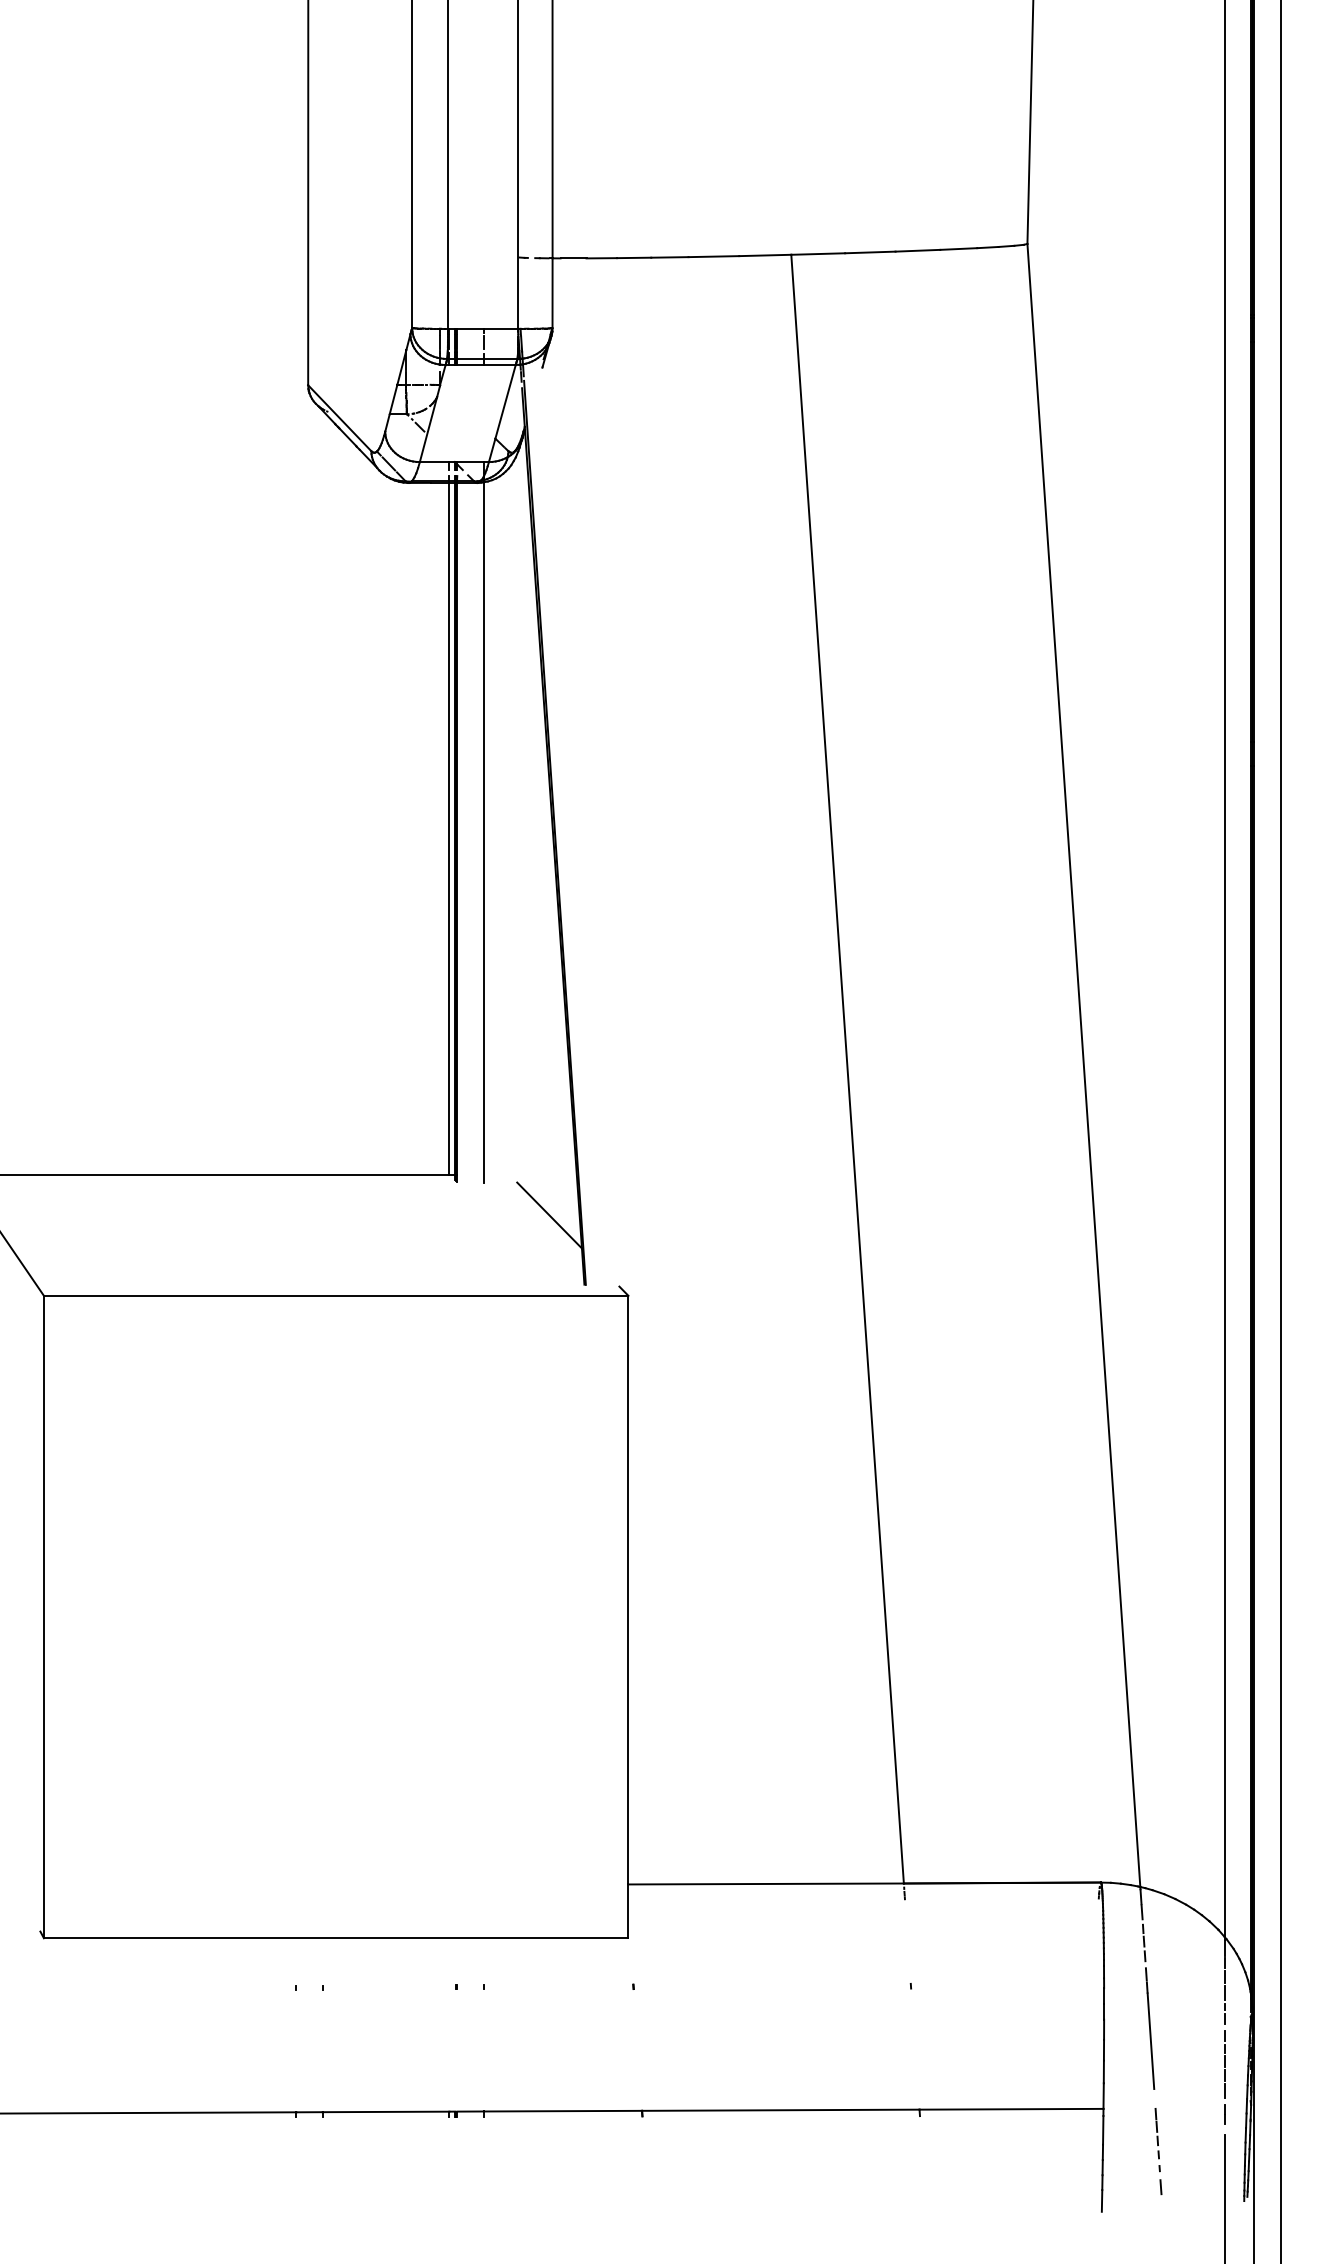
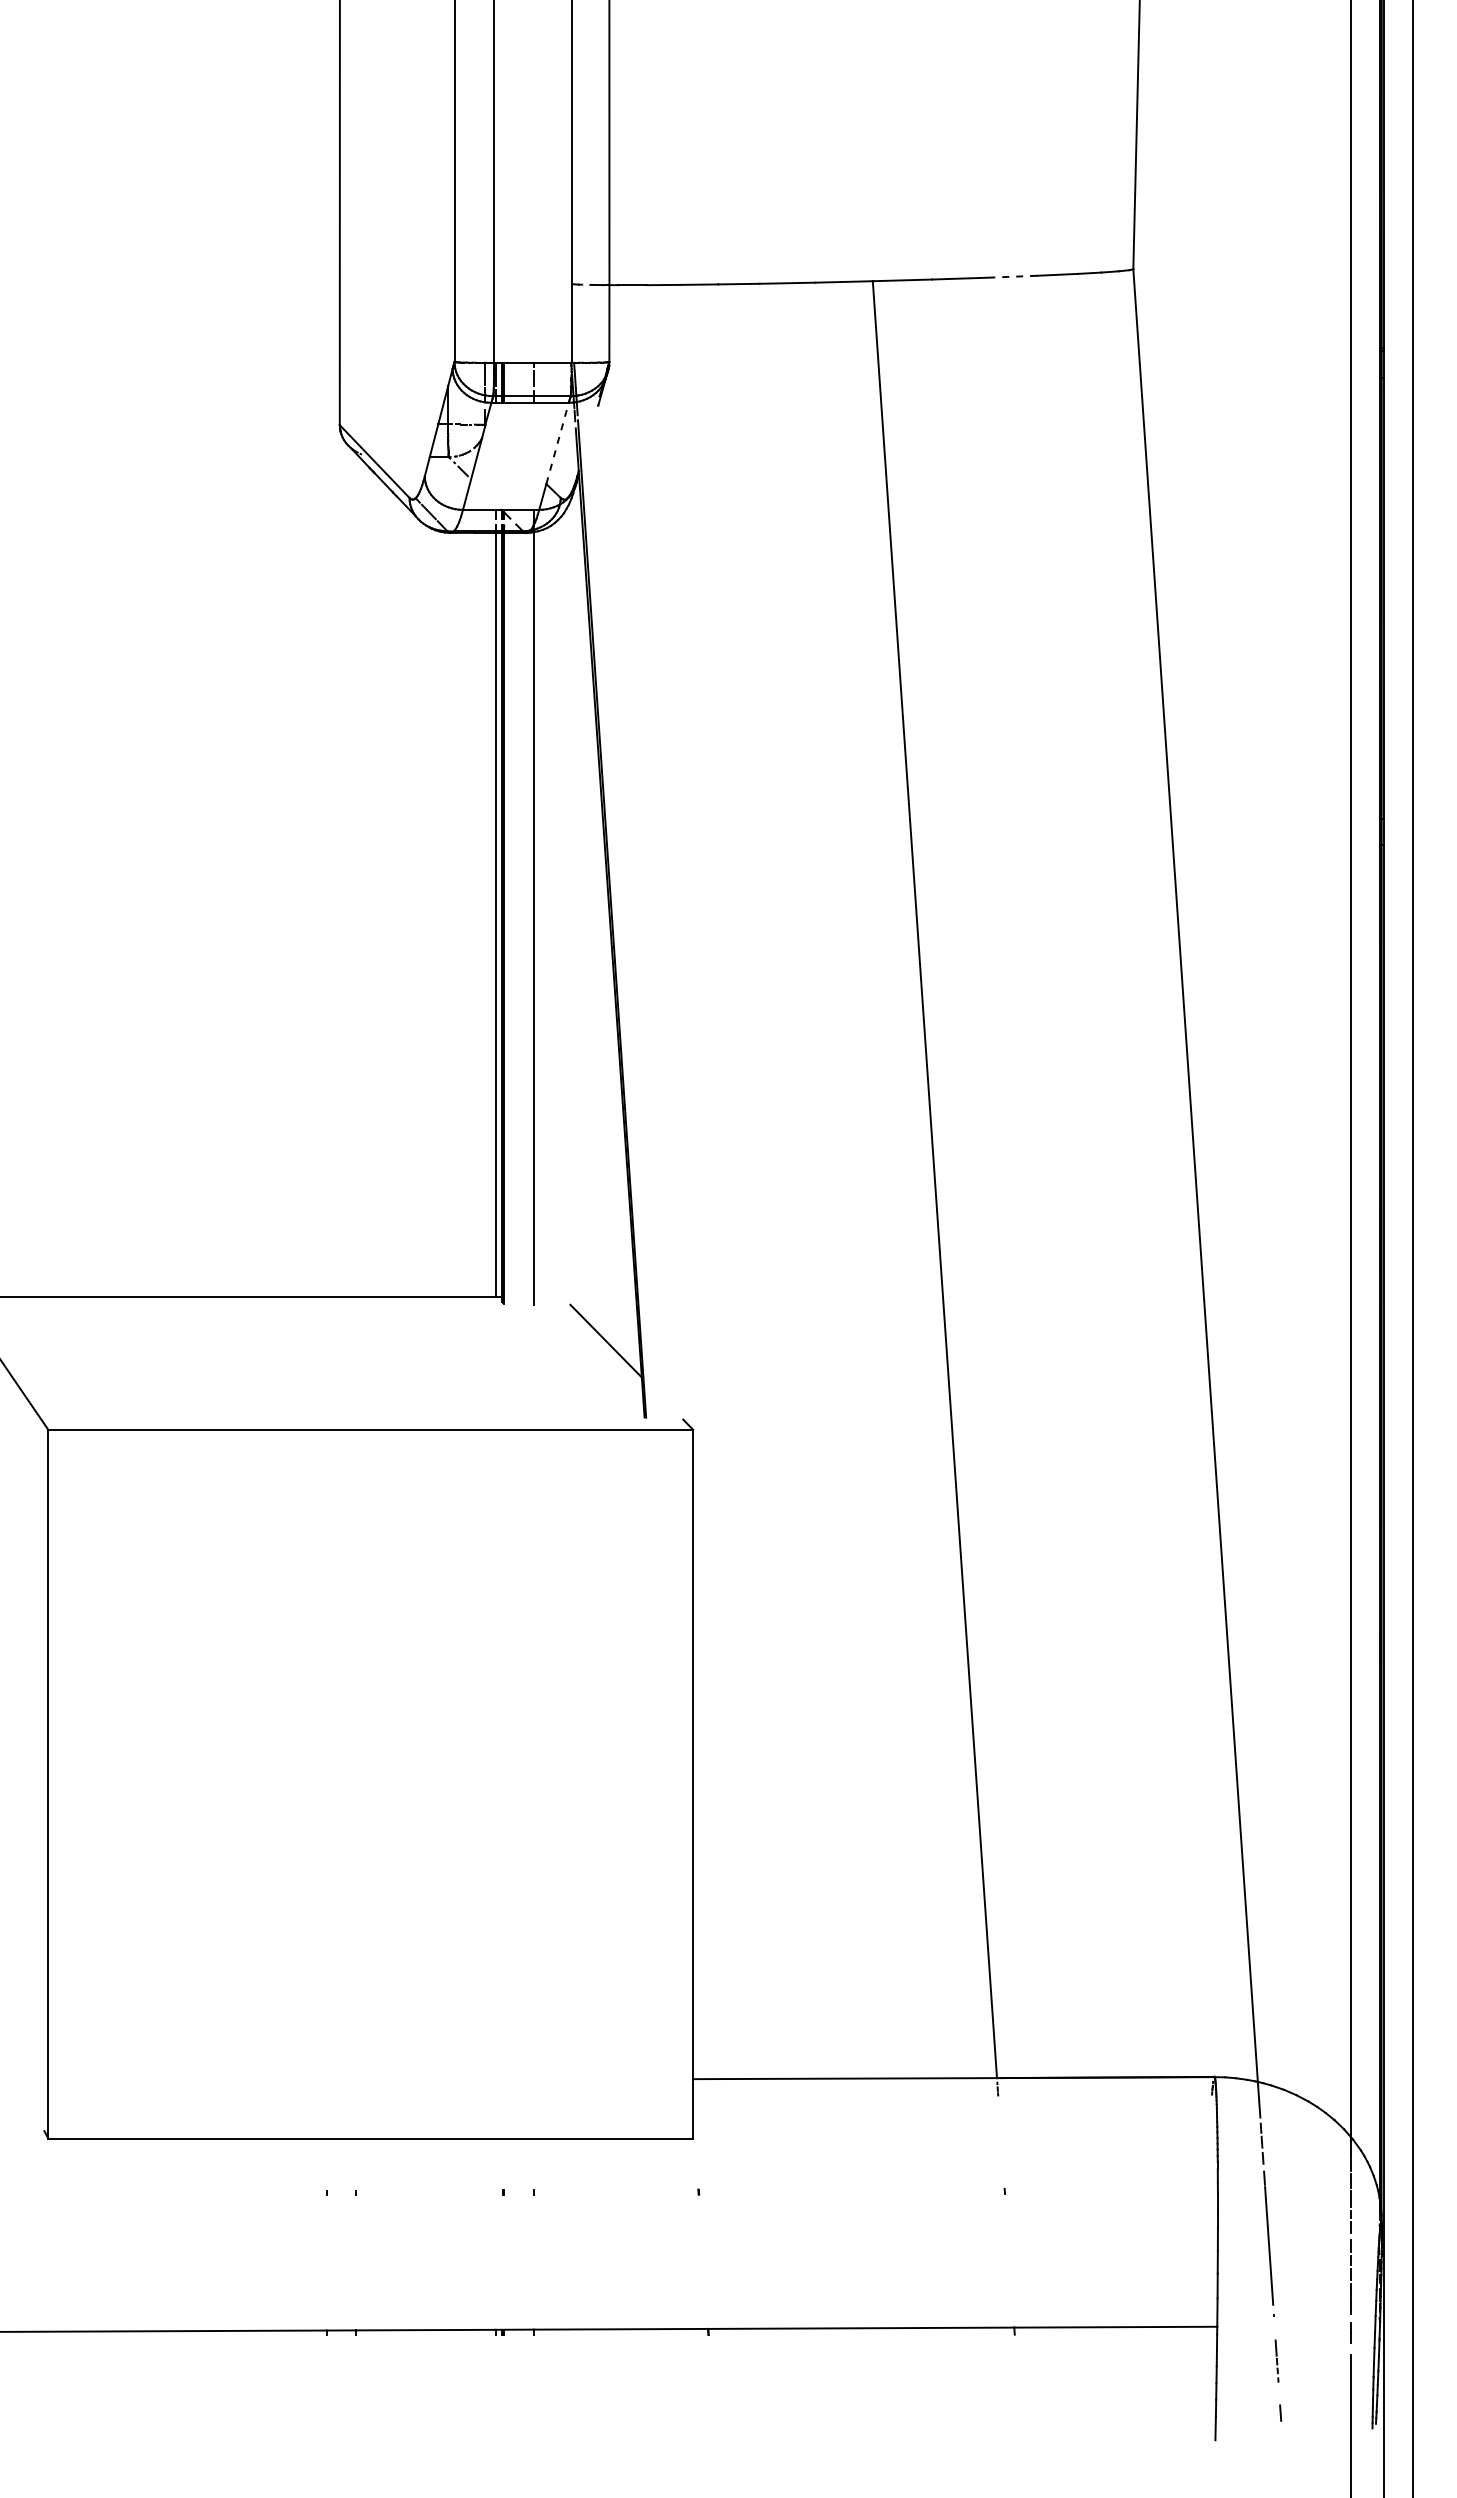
line: (917, 250) -> (1012, 276), solid -> dashed
line: (505, 400) -> (557, 442), solid -> dashed
part: (1157, 2139) -> (1276, 2360), size x0.6

